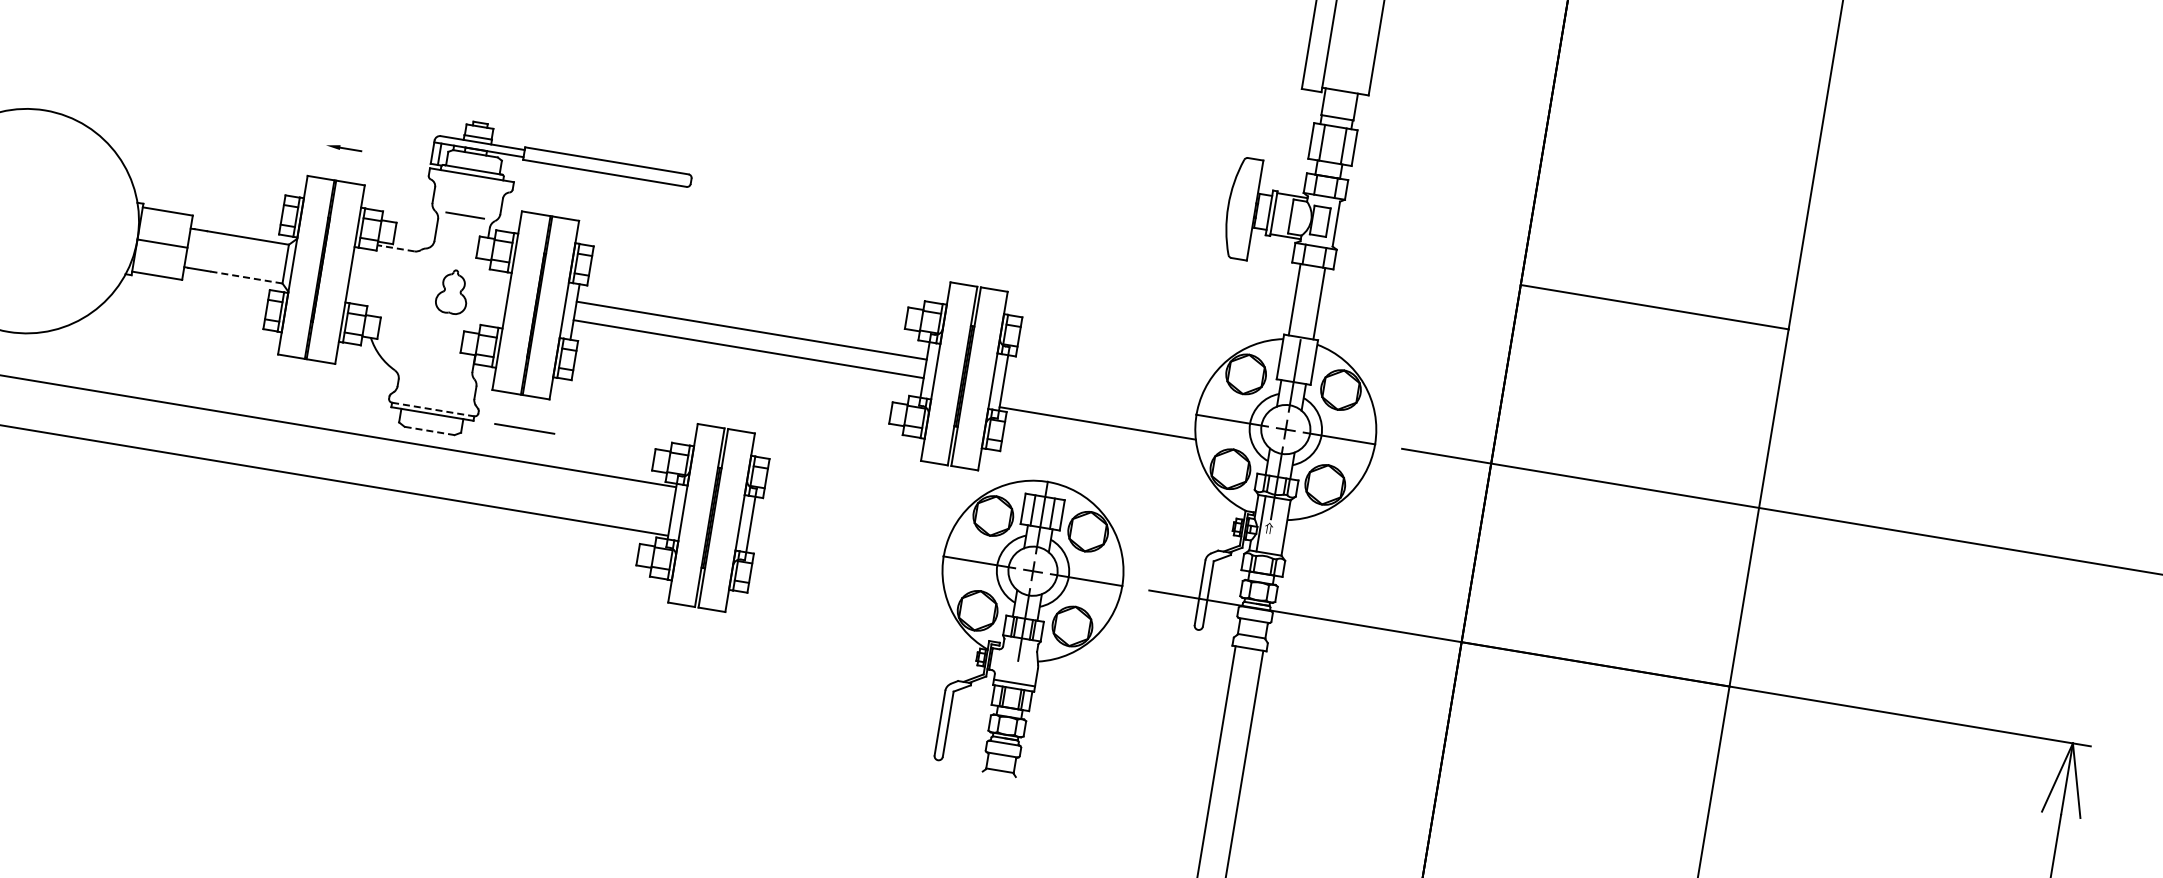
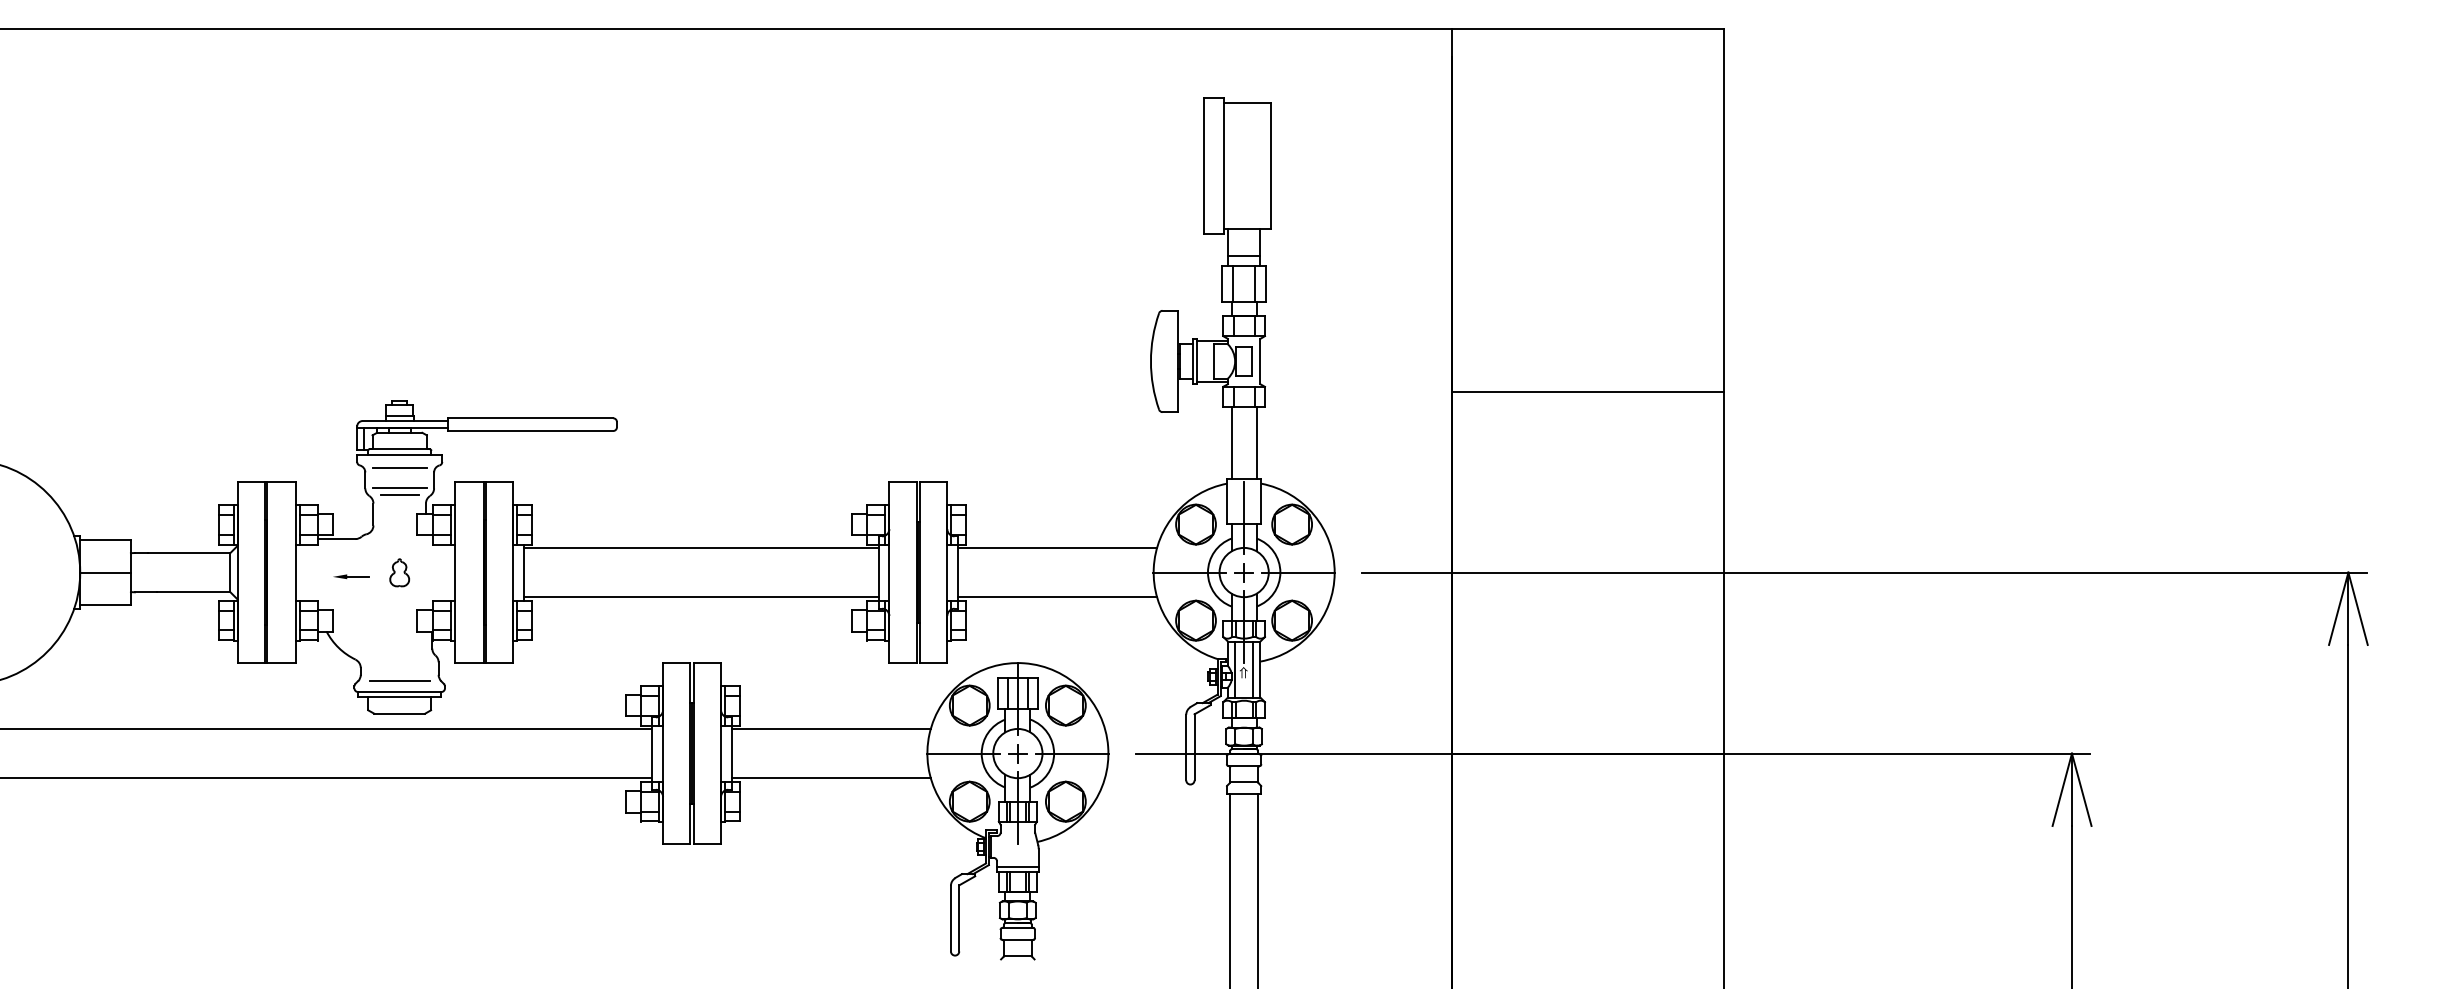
part: (344, 148) -> (351, 576), moved
line: (469, 188) -> (399, 468), added
line: (466, 208) -> (399, 488), added
line: (395, 248) -> (336, 539), dashed -> solid
line: (246, 277) -> (193, 592), dashed -> solid
part: (452, 291) -> (399, 572), size x0.62
line: (751, 330) -> (700, 597), moved
line: (748, 348) -> (700, 547), moved
line: (1105, 374) -> (1057, 547), added
line: (432, 409) -> (399, 692), dashed -> solid
line: (524, 428) -> (399, 680), moved
line: (430, 430) -> (400, 713), dashed -> solid
line: (852, 515) -> (830, 728), added
line: (1279, 526) -> (1253, 669), added
line: (844, 565) -> (830, 778), added

